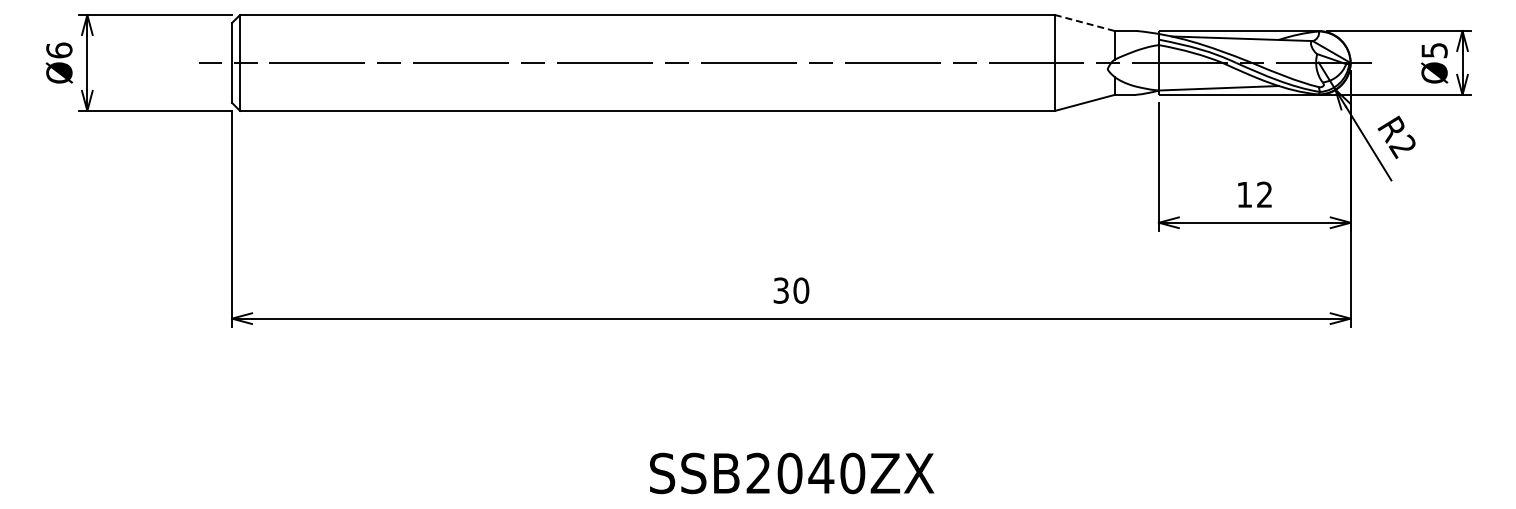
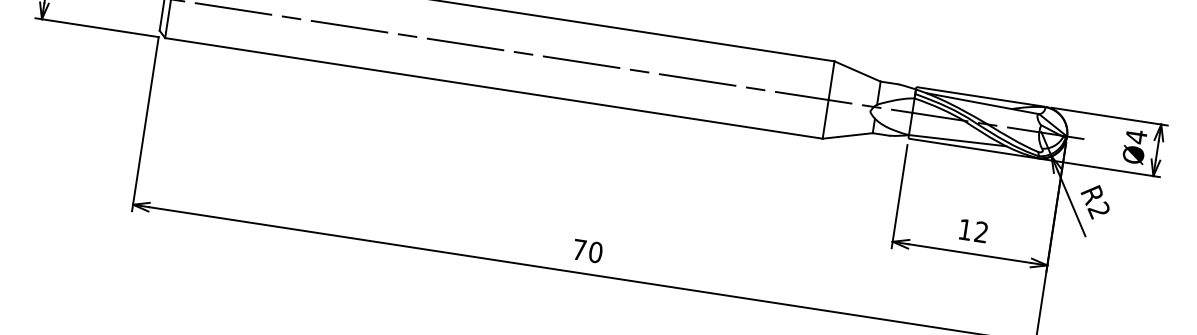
line: (1084, 23) -> (857, 71), dashed -> solid
text: (1434, 50) -> (1136, 136), Ø5 -> Ø4
text: (780, 290) -> (579, 249), 30 -> 70

